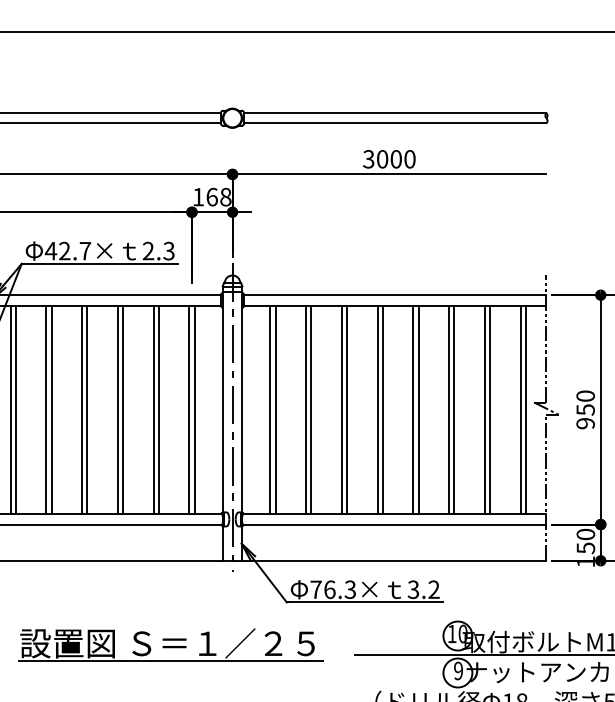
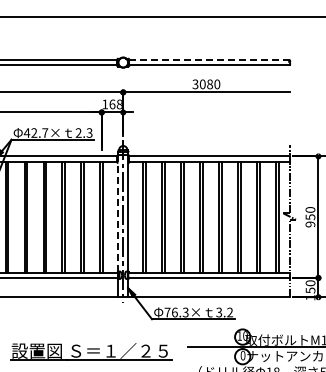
line: (397, 112) -> (210, 59), solid -> dashed
text: (395, 159) -> (209, 84), 3000 -> 3080
line: (223, 402) -> (118, 213), solid -> dashed
part: (170, 644) -> (91, 351), moved
text: (457, 670) -> (242, 355), 9 -> 0

